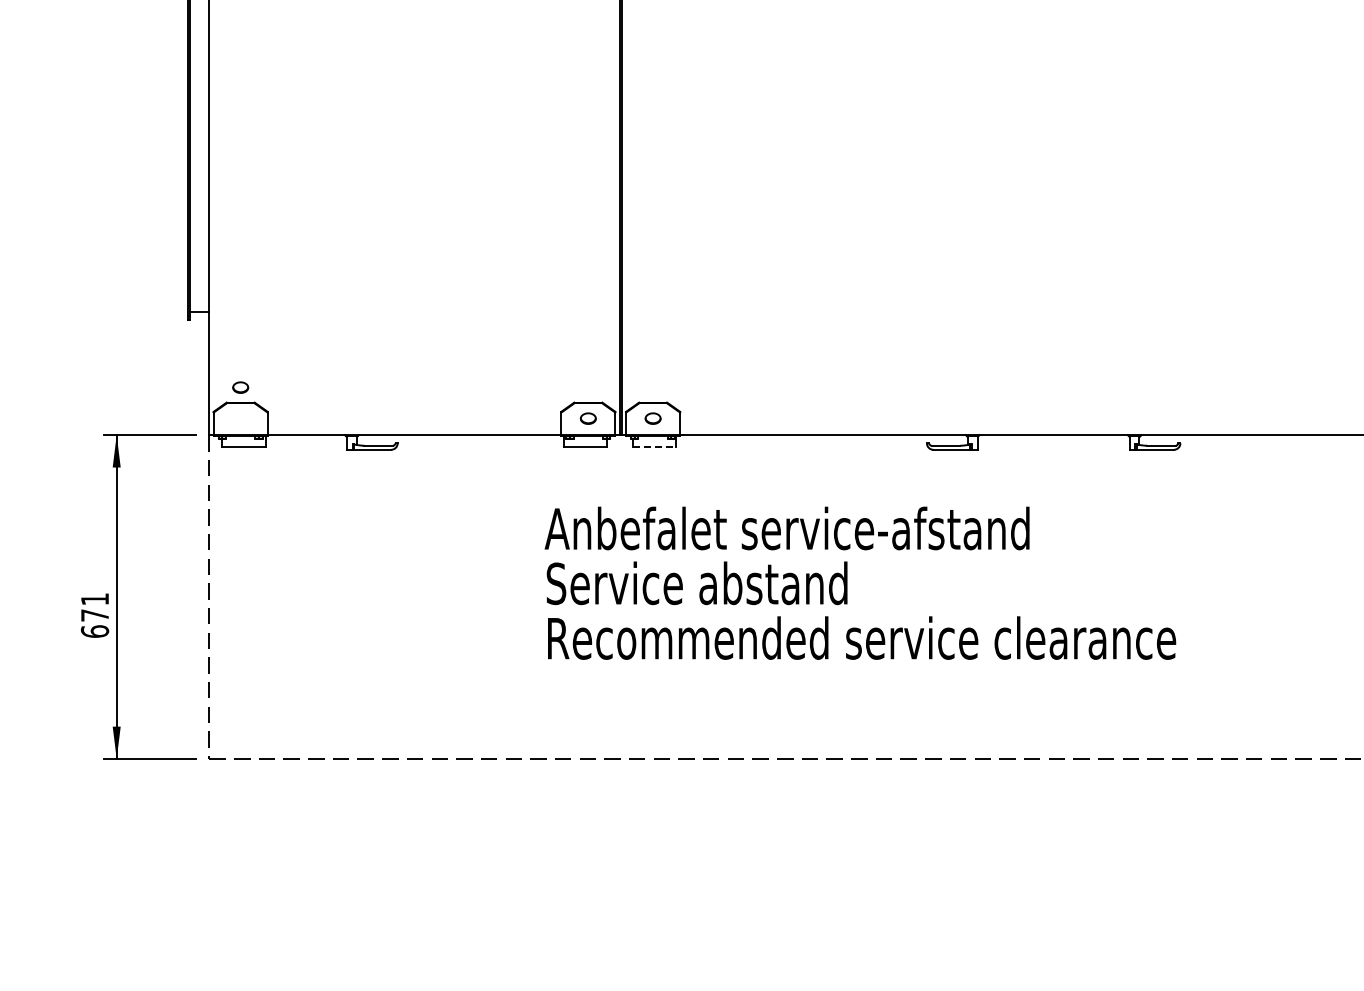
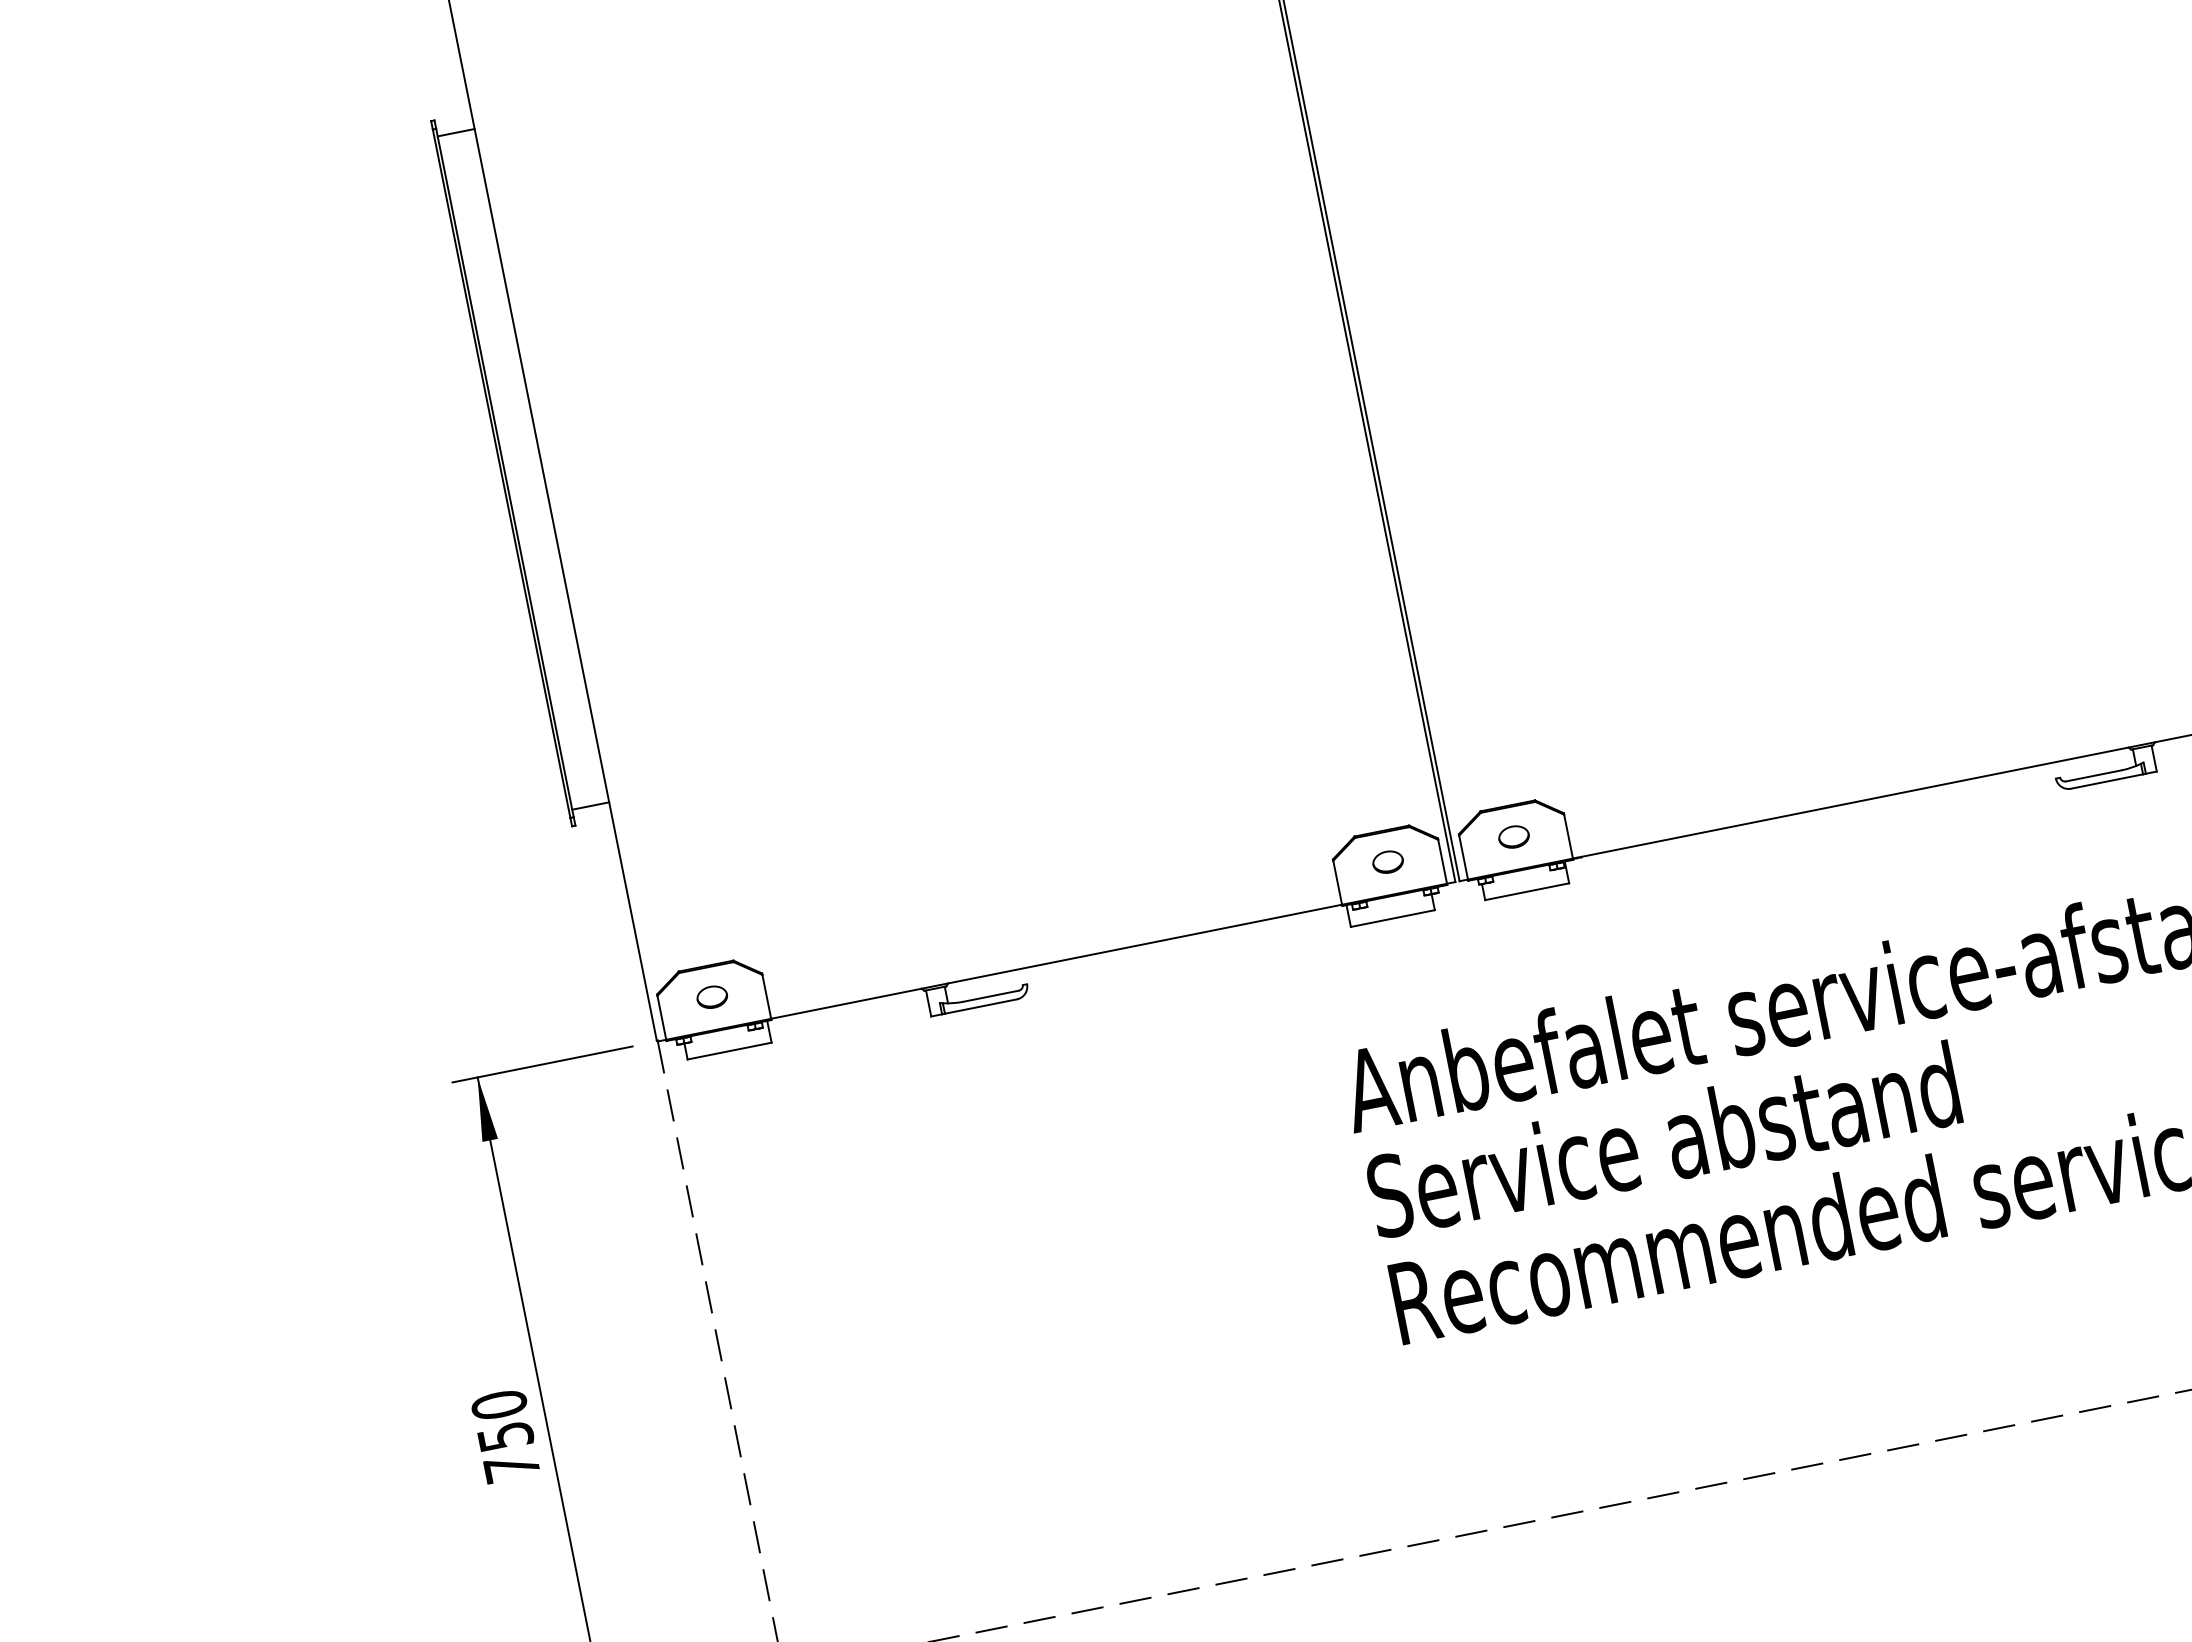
part: (240, 387) -> (711, 997), moved
line: (654, 447) -> (1527, 892), dashed -> solid
text: (94, 615) -> (504, 1436), 671 -> 750

